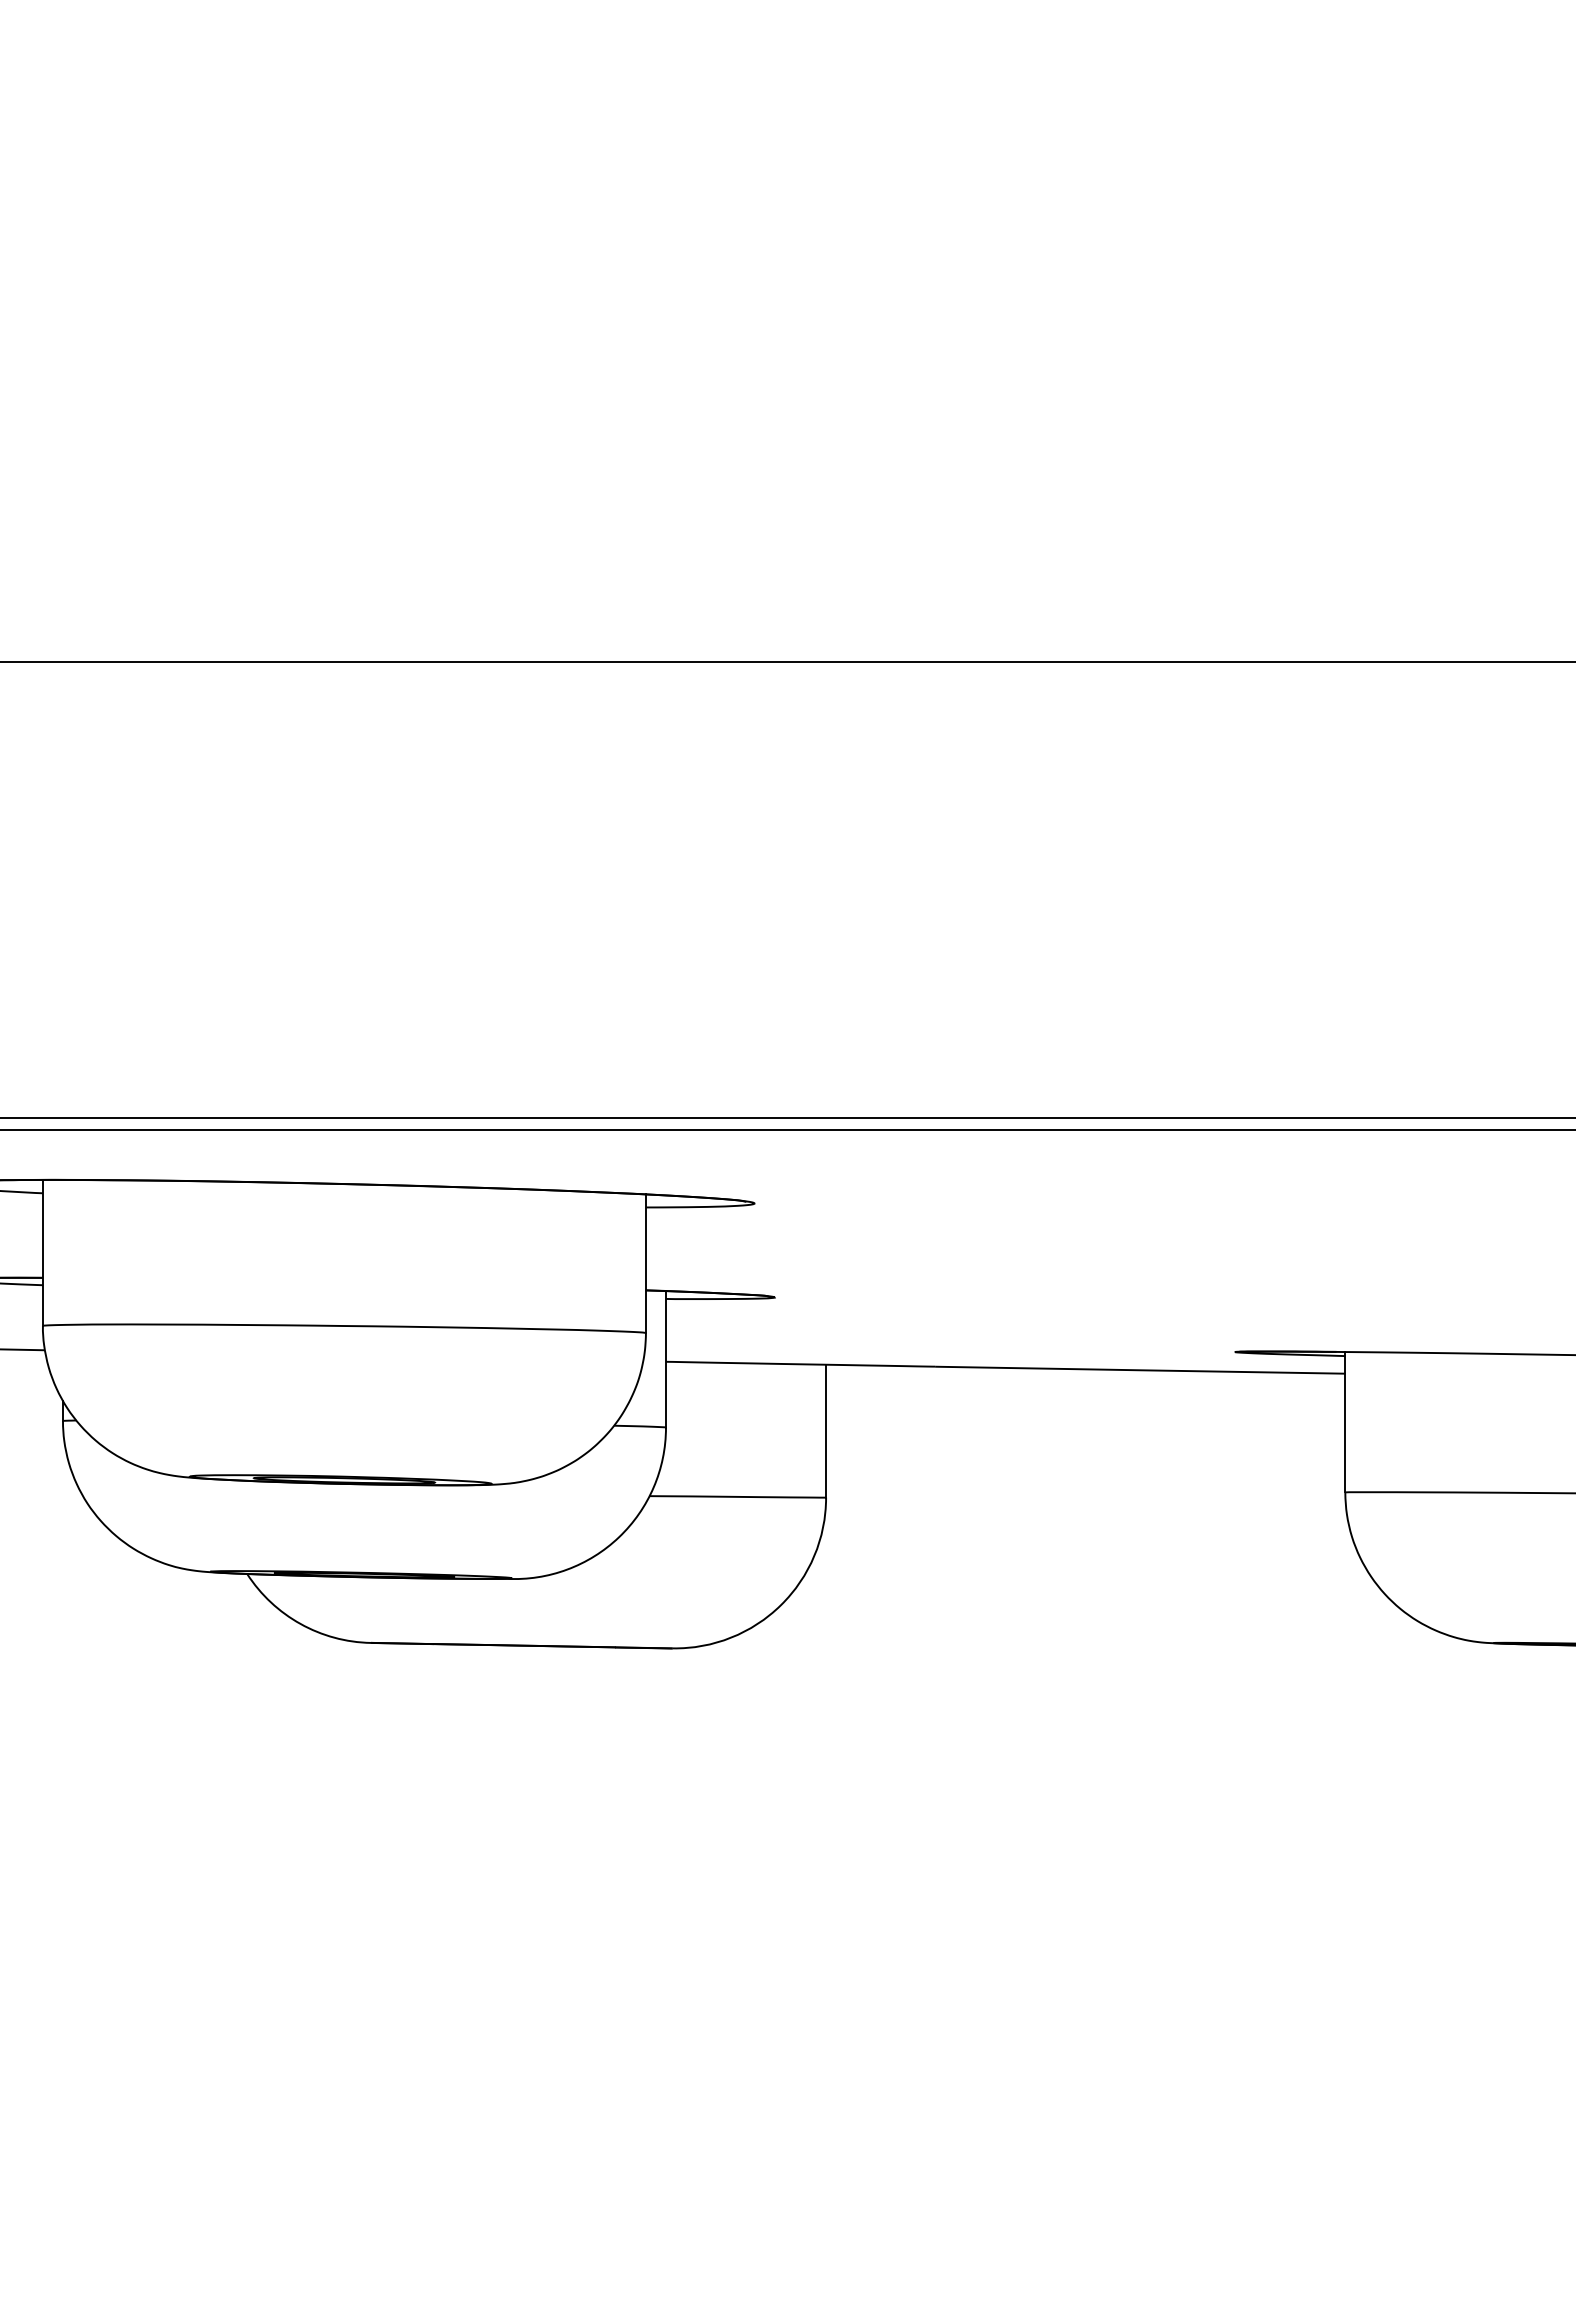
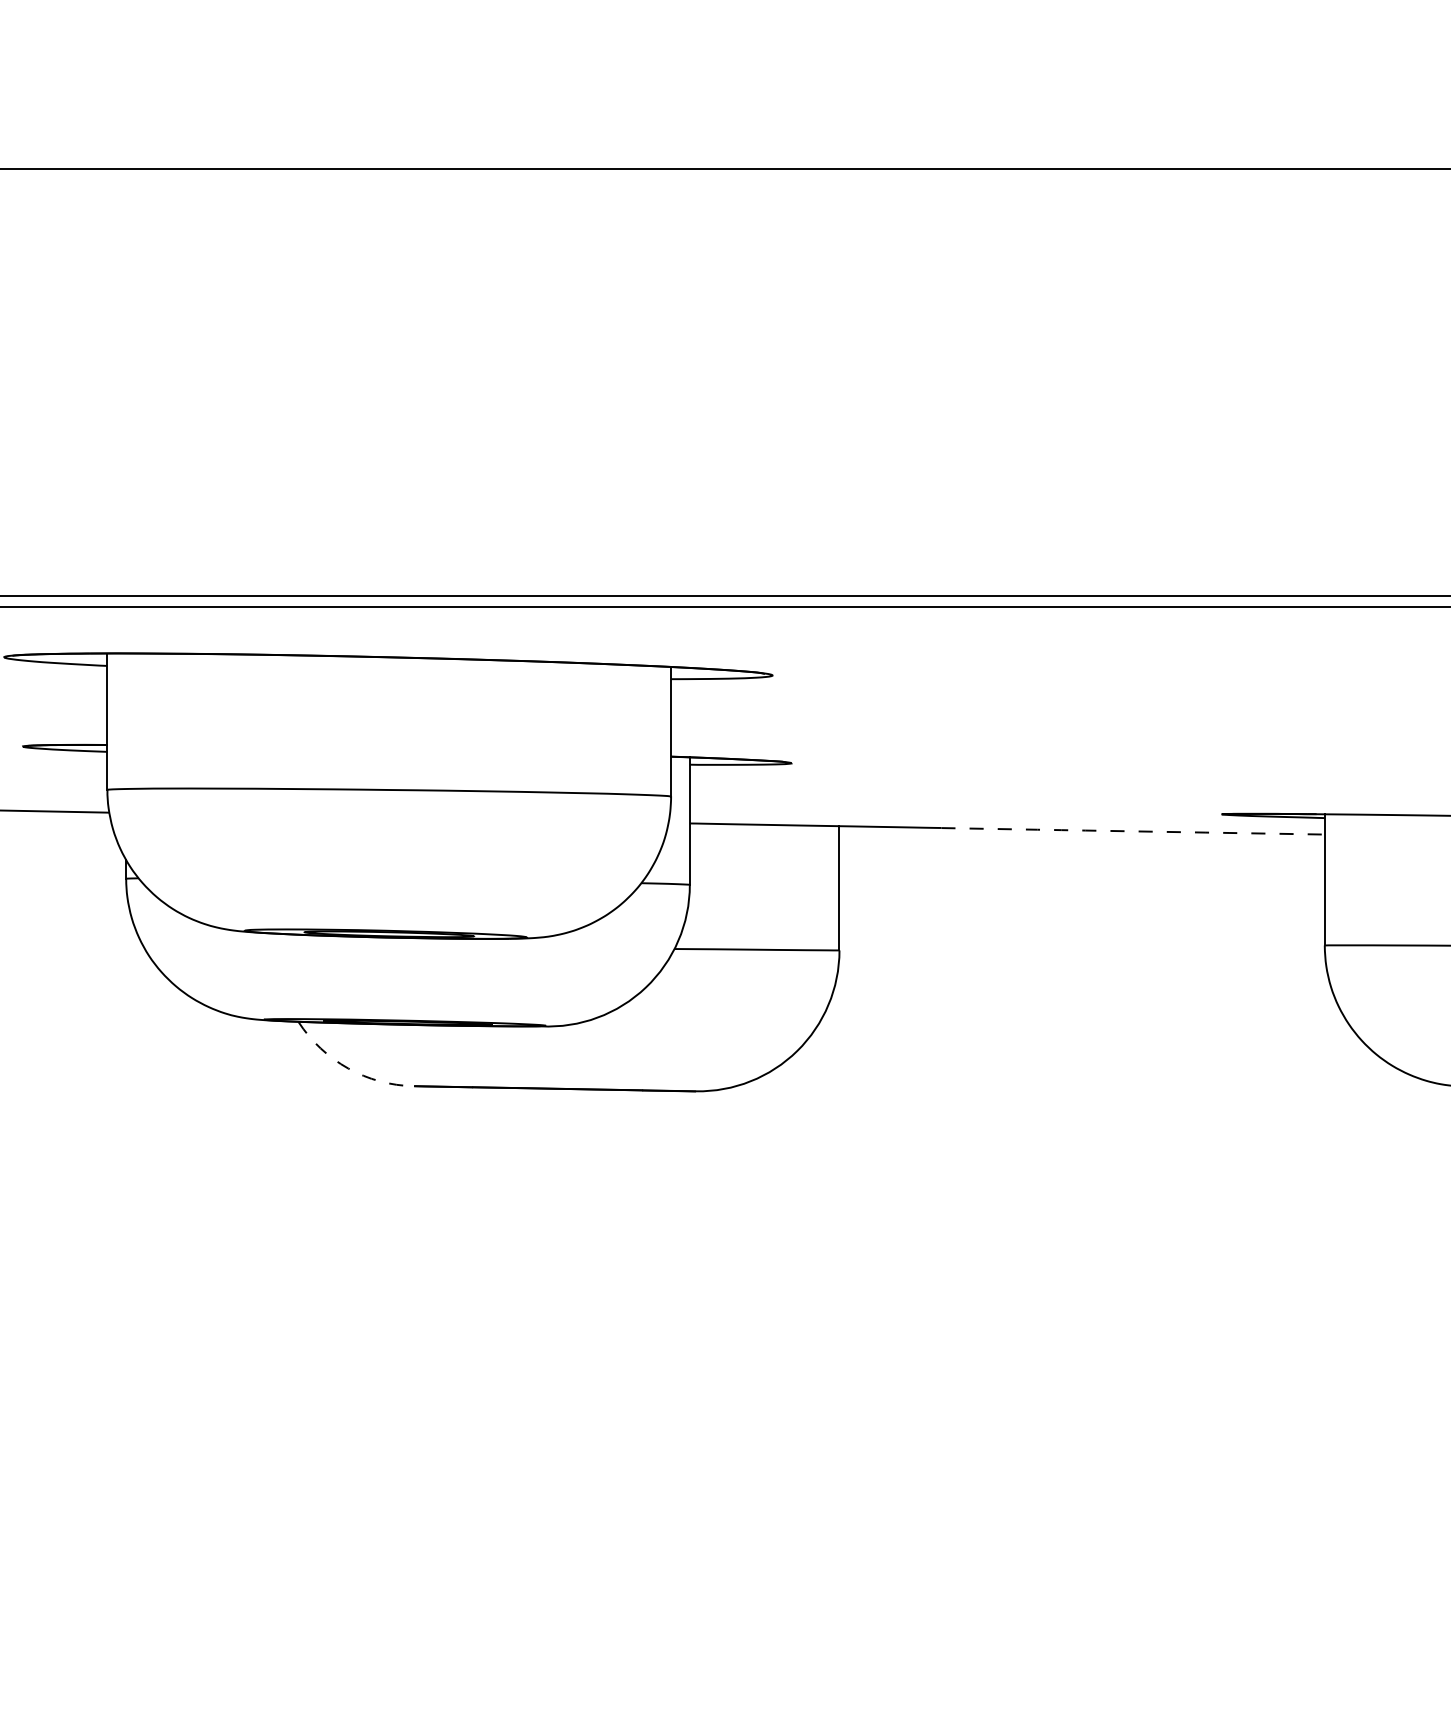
arc: (1140, 1370) -> (1133, 831), solid -> dashed
arc: (300, 1623) -> (348, 1068), solid -> dashed

